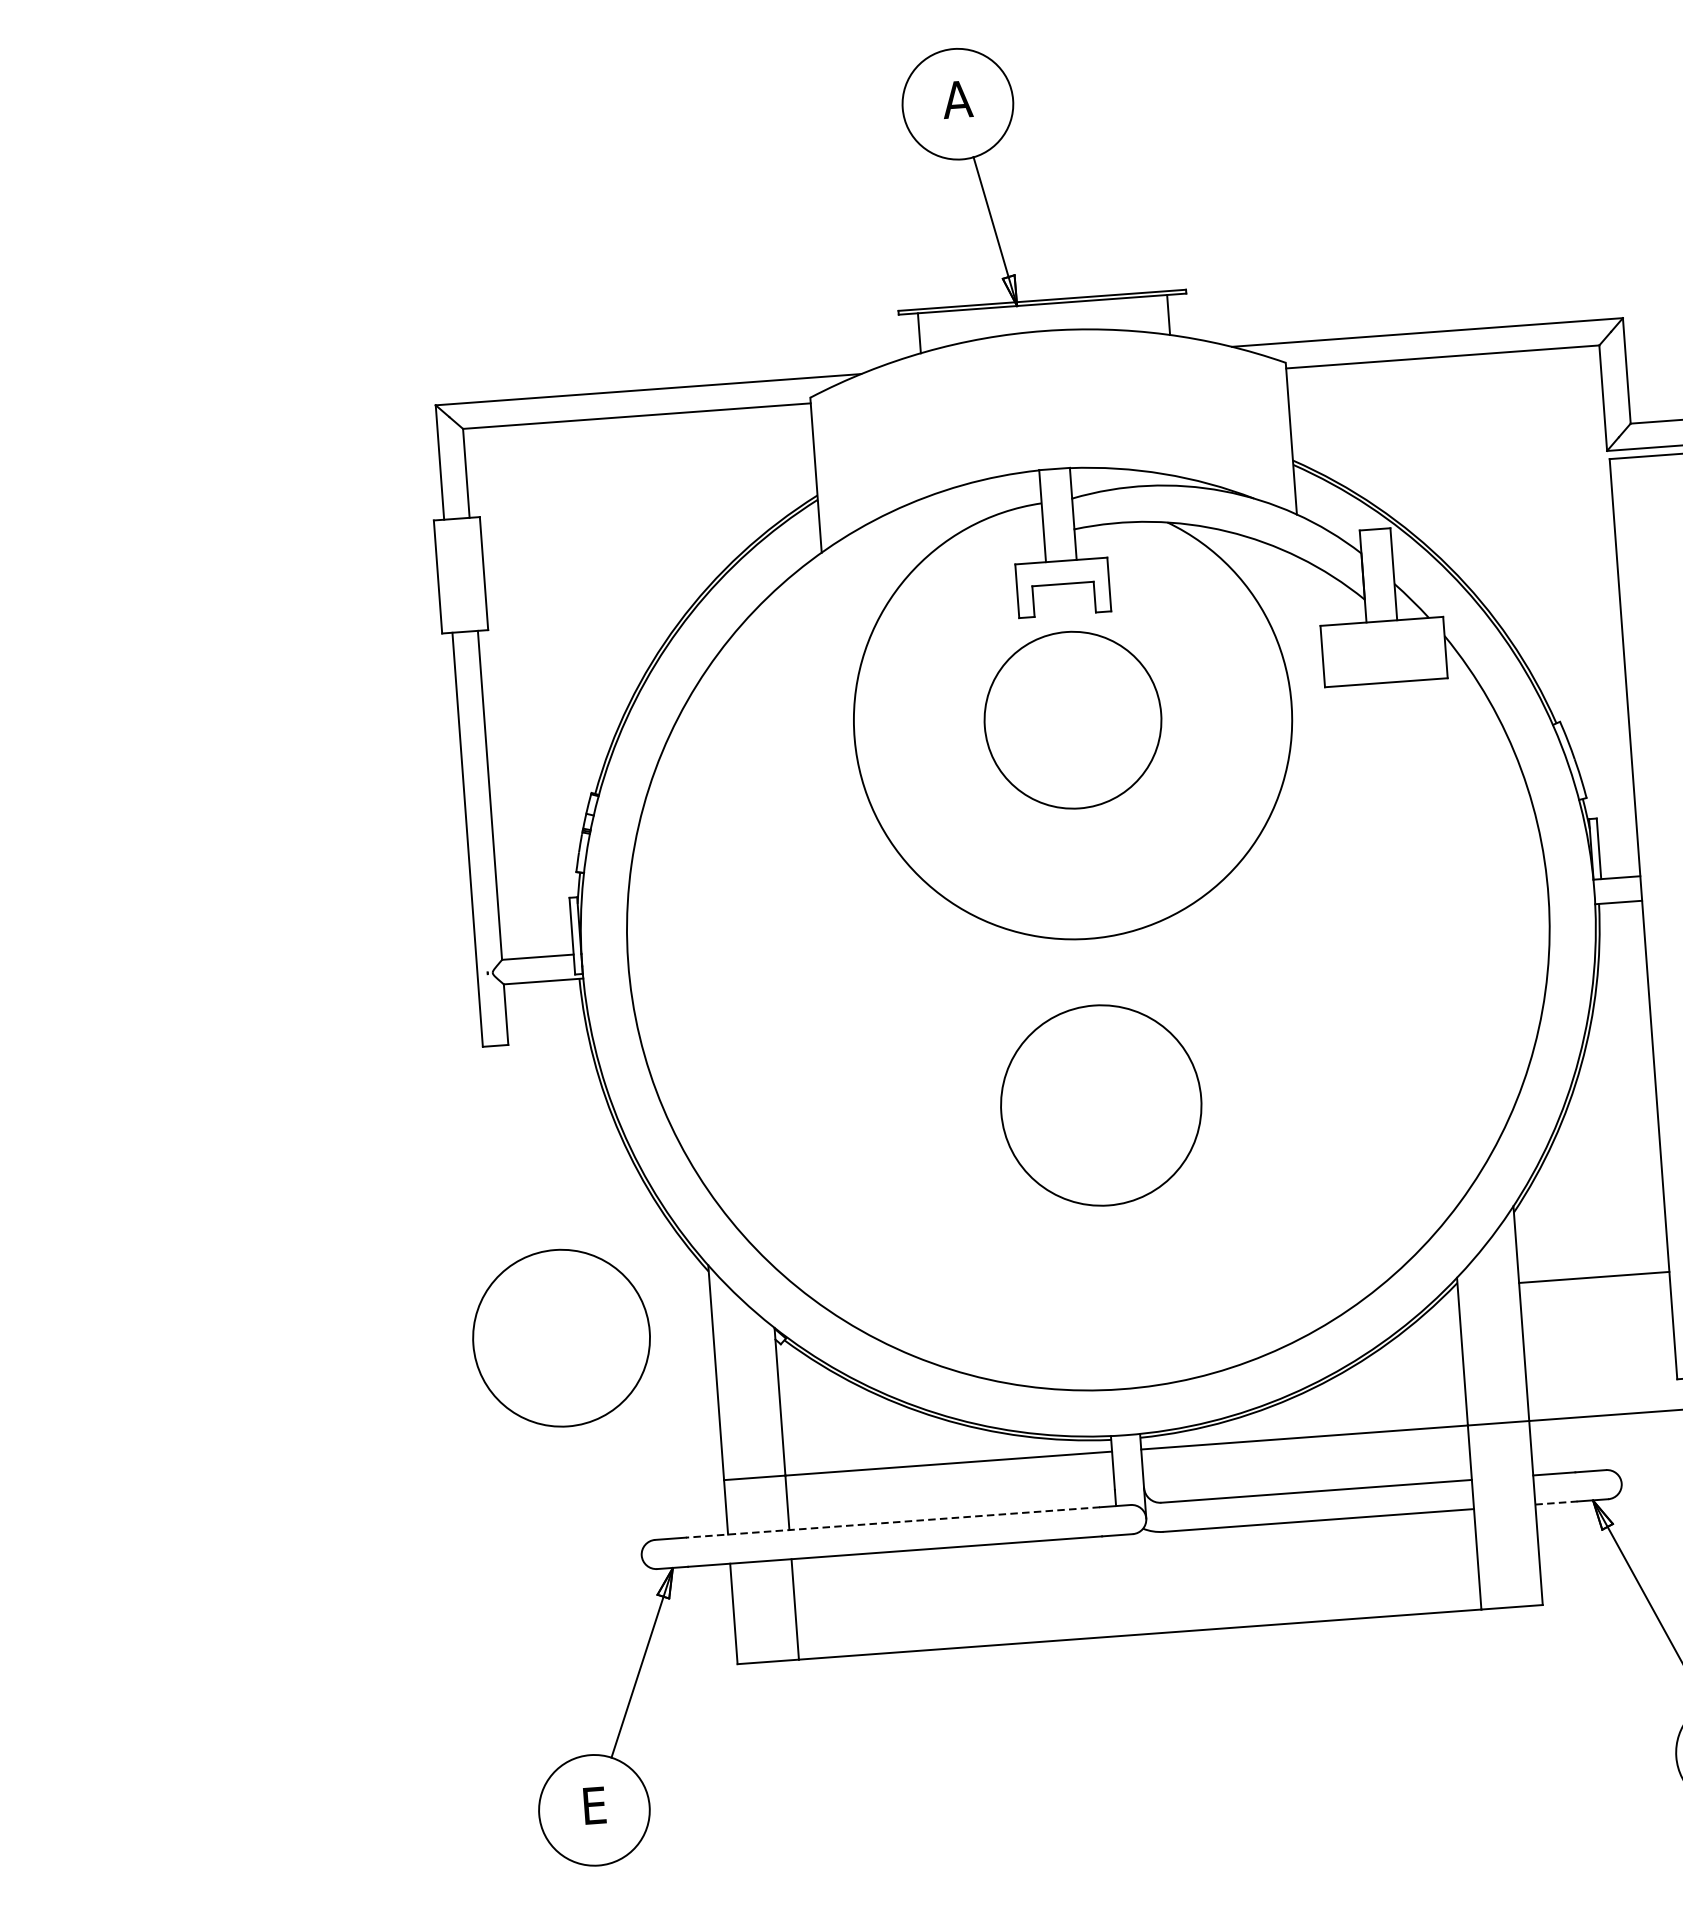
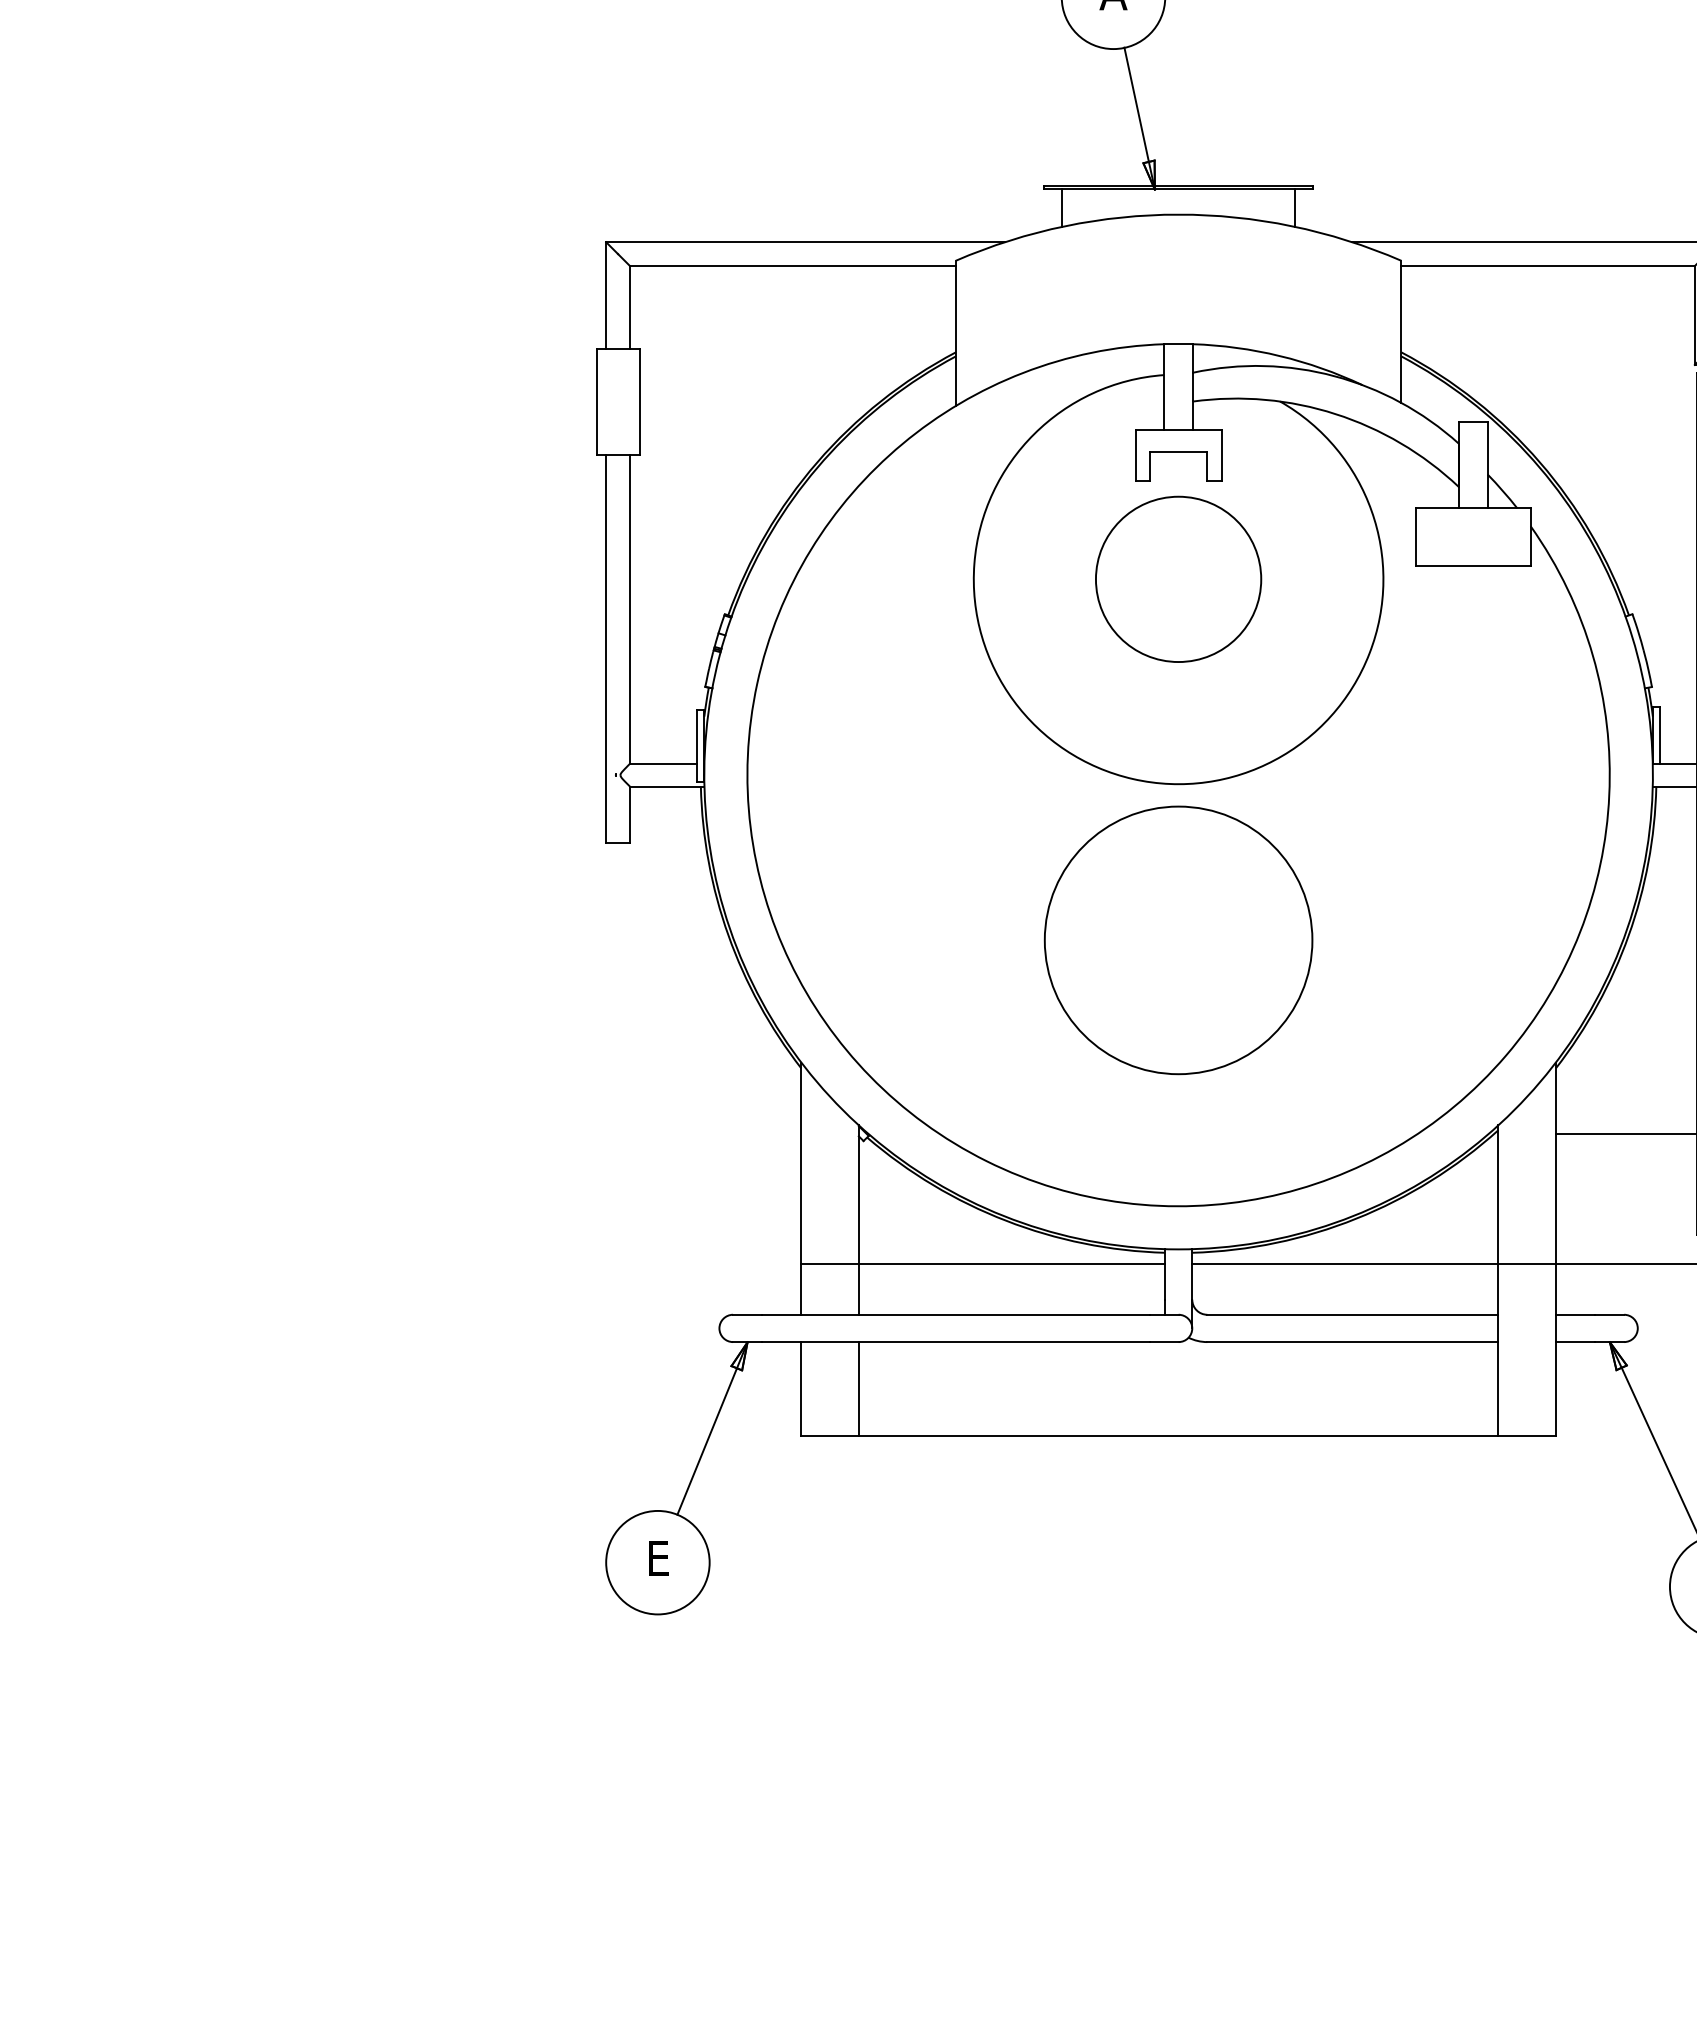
circle: (1101, 1105) -> (1178, 940), size x1.43
circle: (561, 1337) -> (659, 1119), removed
line: (1556, 1503) -> (1575, 1342), dashed -> solid
line: (892, 1522) -> (955, 1314), dashed -> solid

